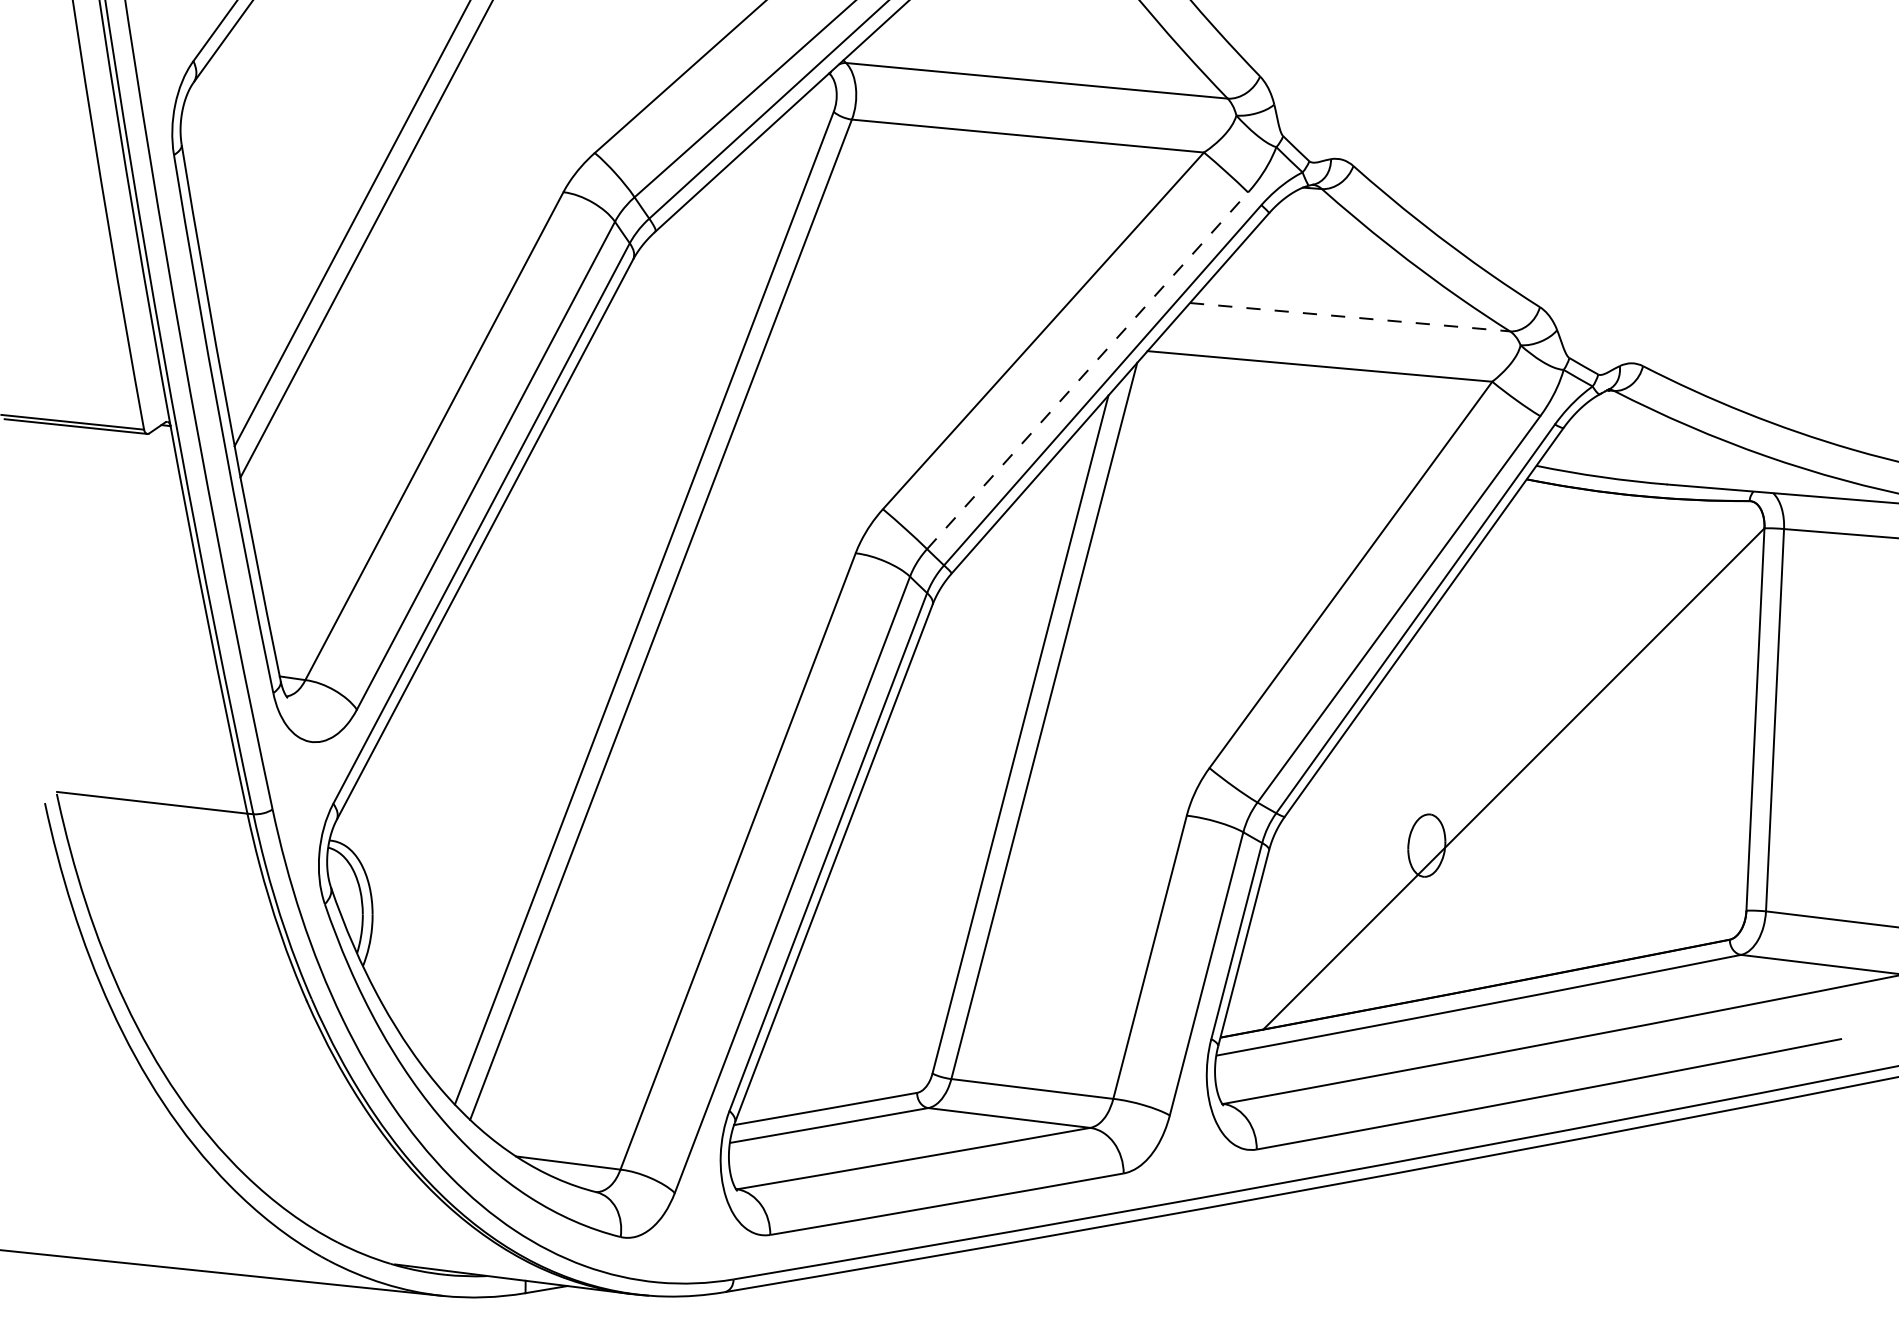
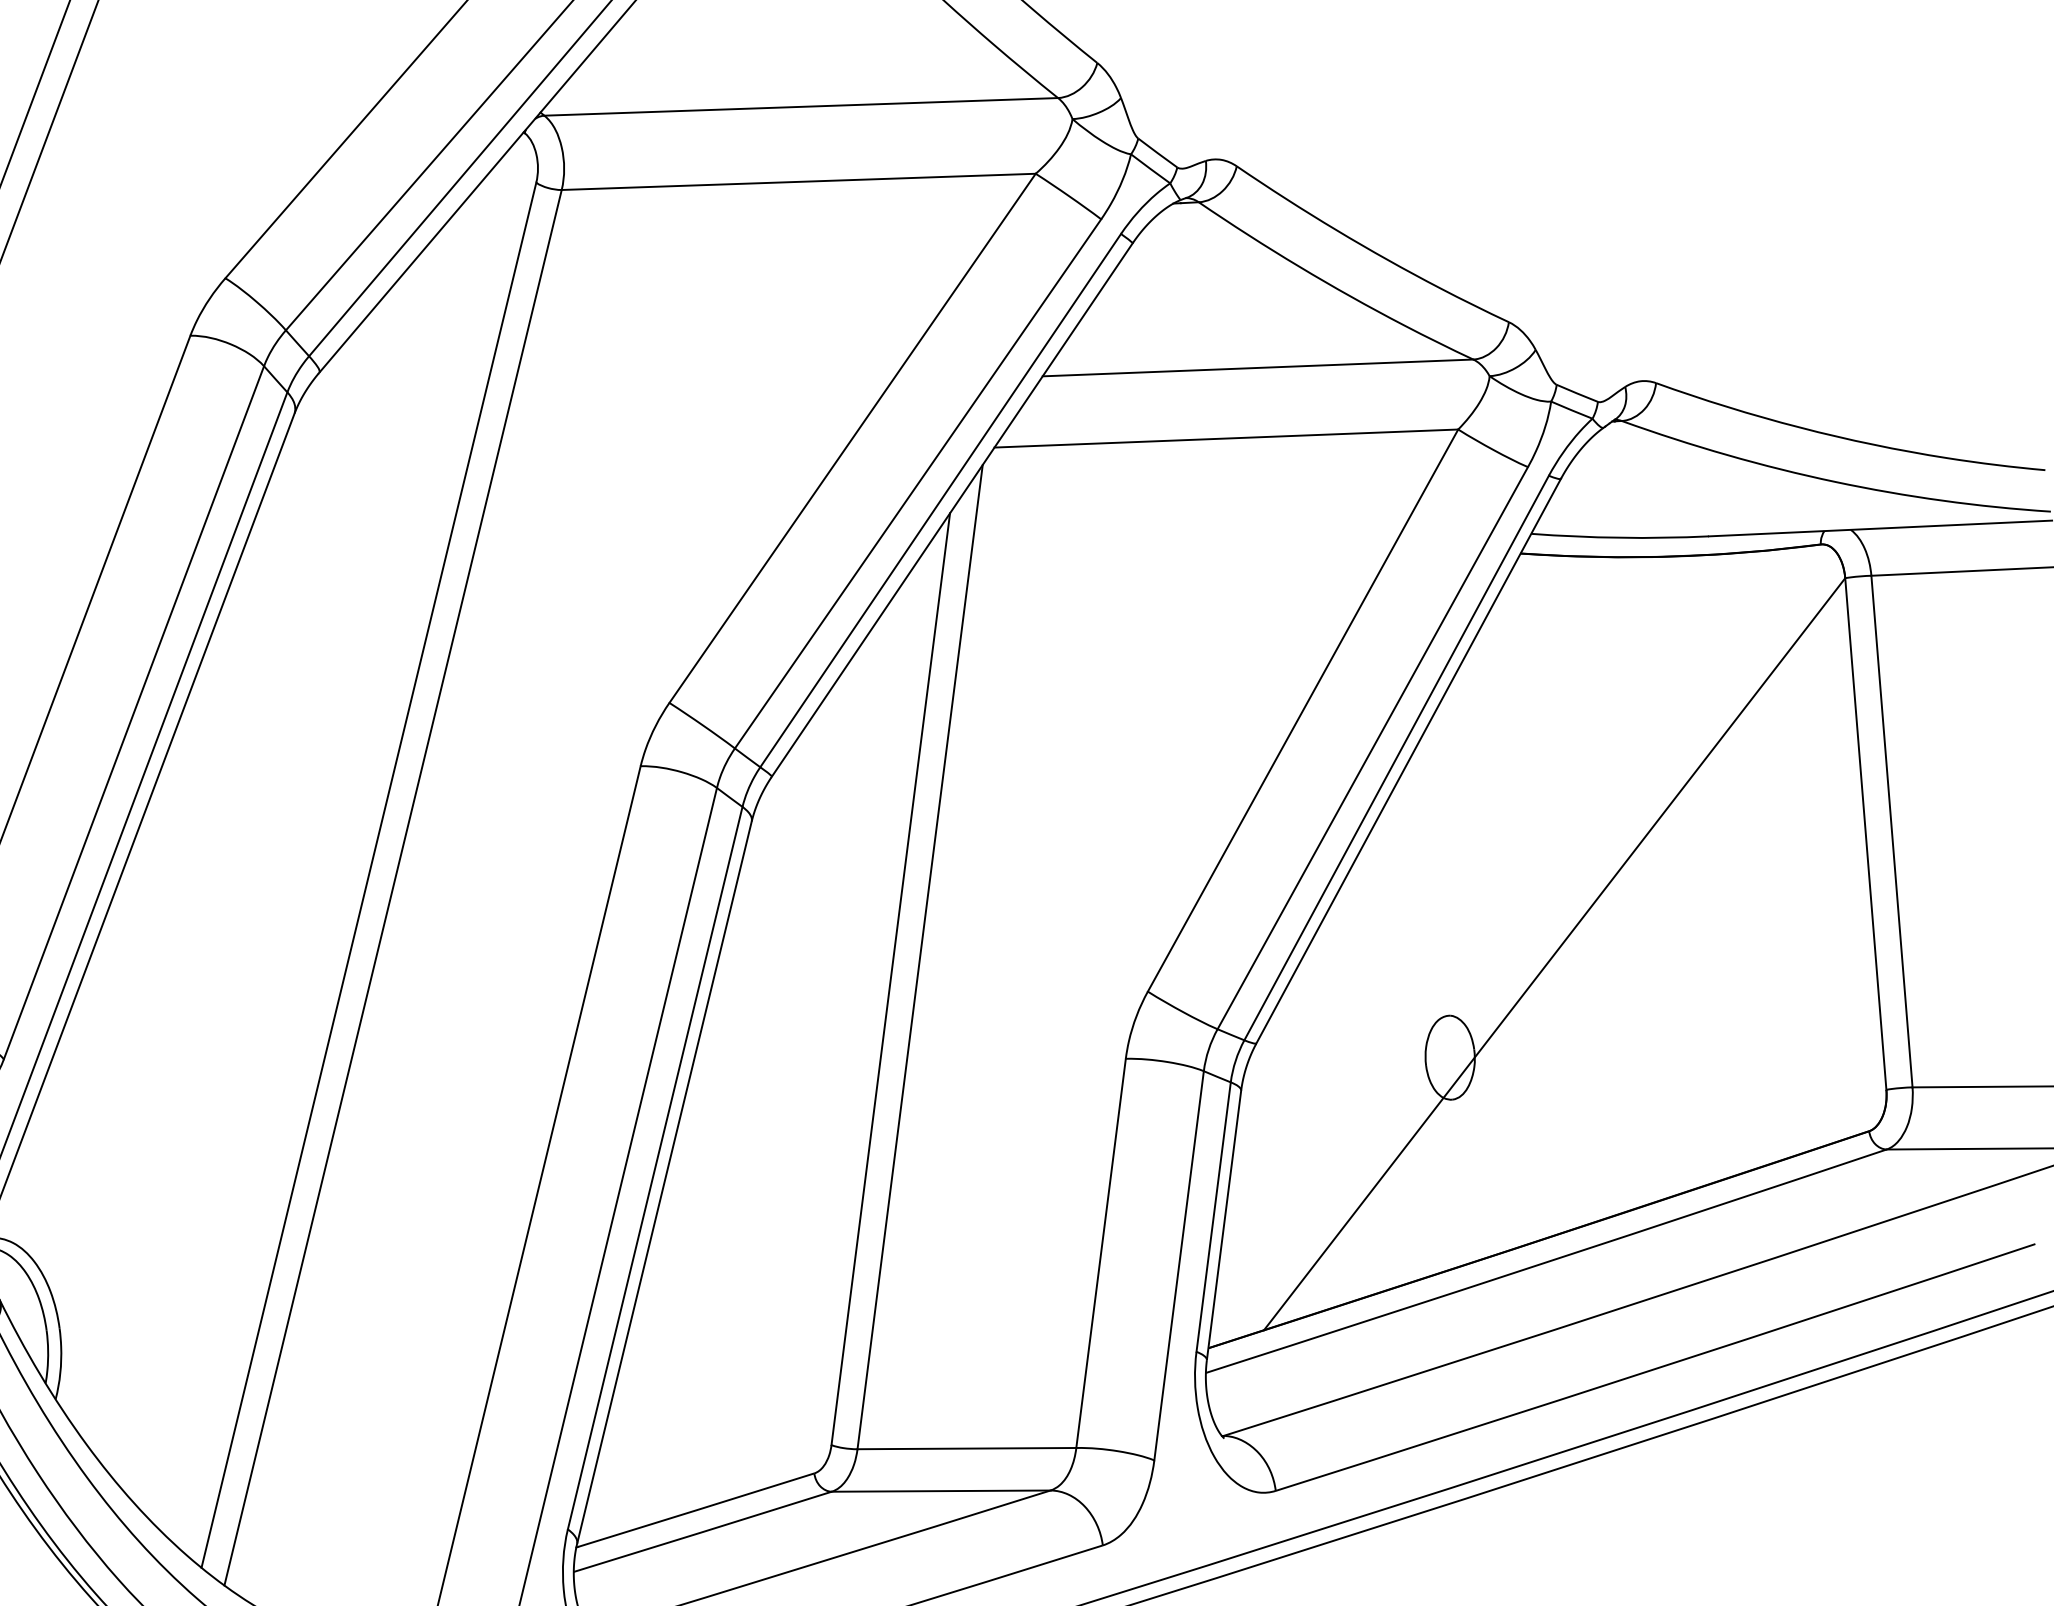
line: (1350, 317) -> (1258, 368), dashed -> solid
line: (1087, 370) -> (917, 483), dashed -> solid

